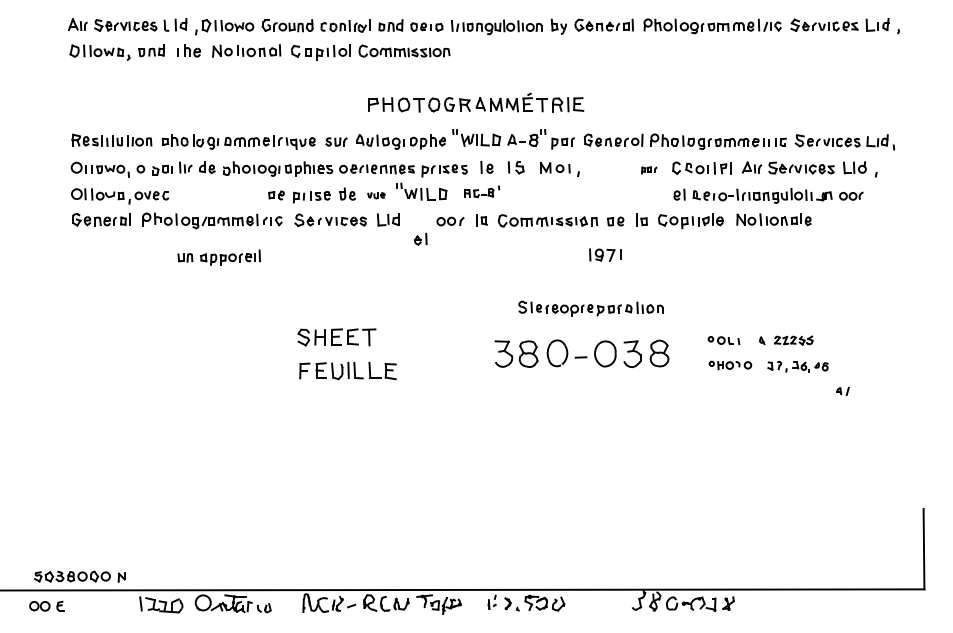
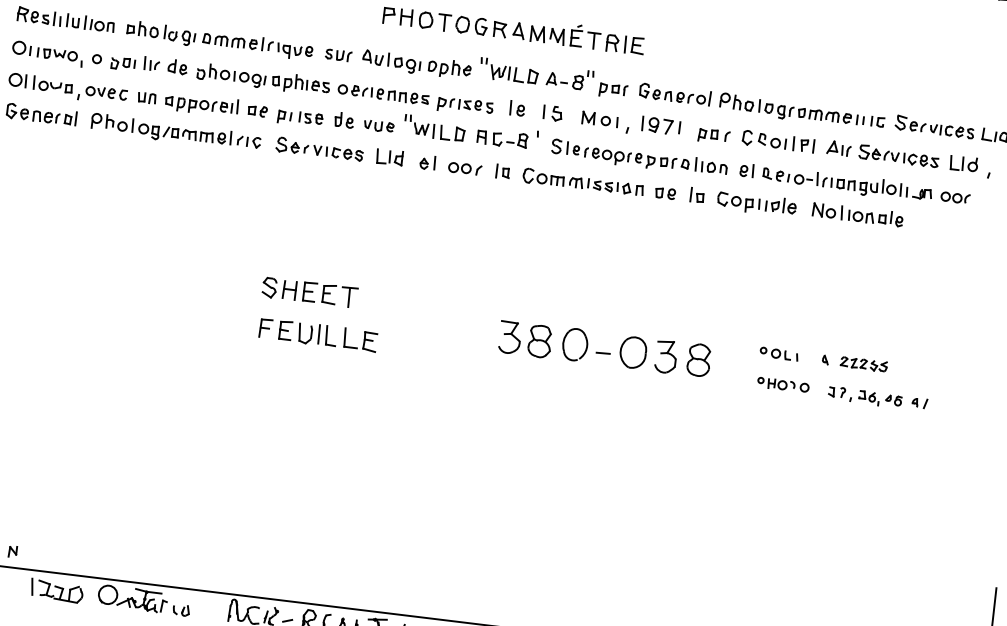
part: (649, 170) -> (714, 136), size x1.67
part: (482, 191) -> (508, 137), size x1.43
part: (376, 195) -> (379, 126), size x1.43
part: (420, 238) -> (427, 161), moved
part: (605, 254) -> (661, 125), moved
part: (218, 257) -> (187, 102), moved
part: (590, 308) -> (638, 158), moved
part: (842, 390) -> (919, 401), moved

